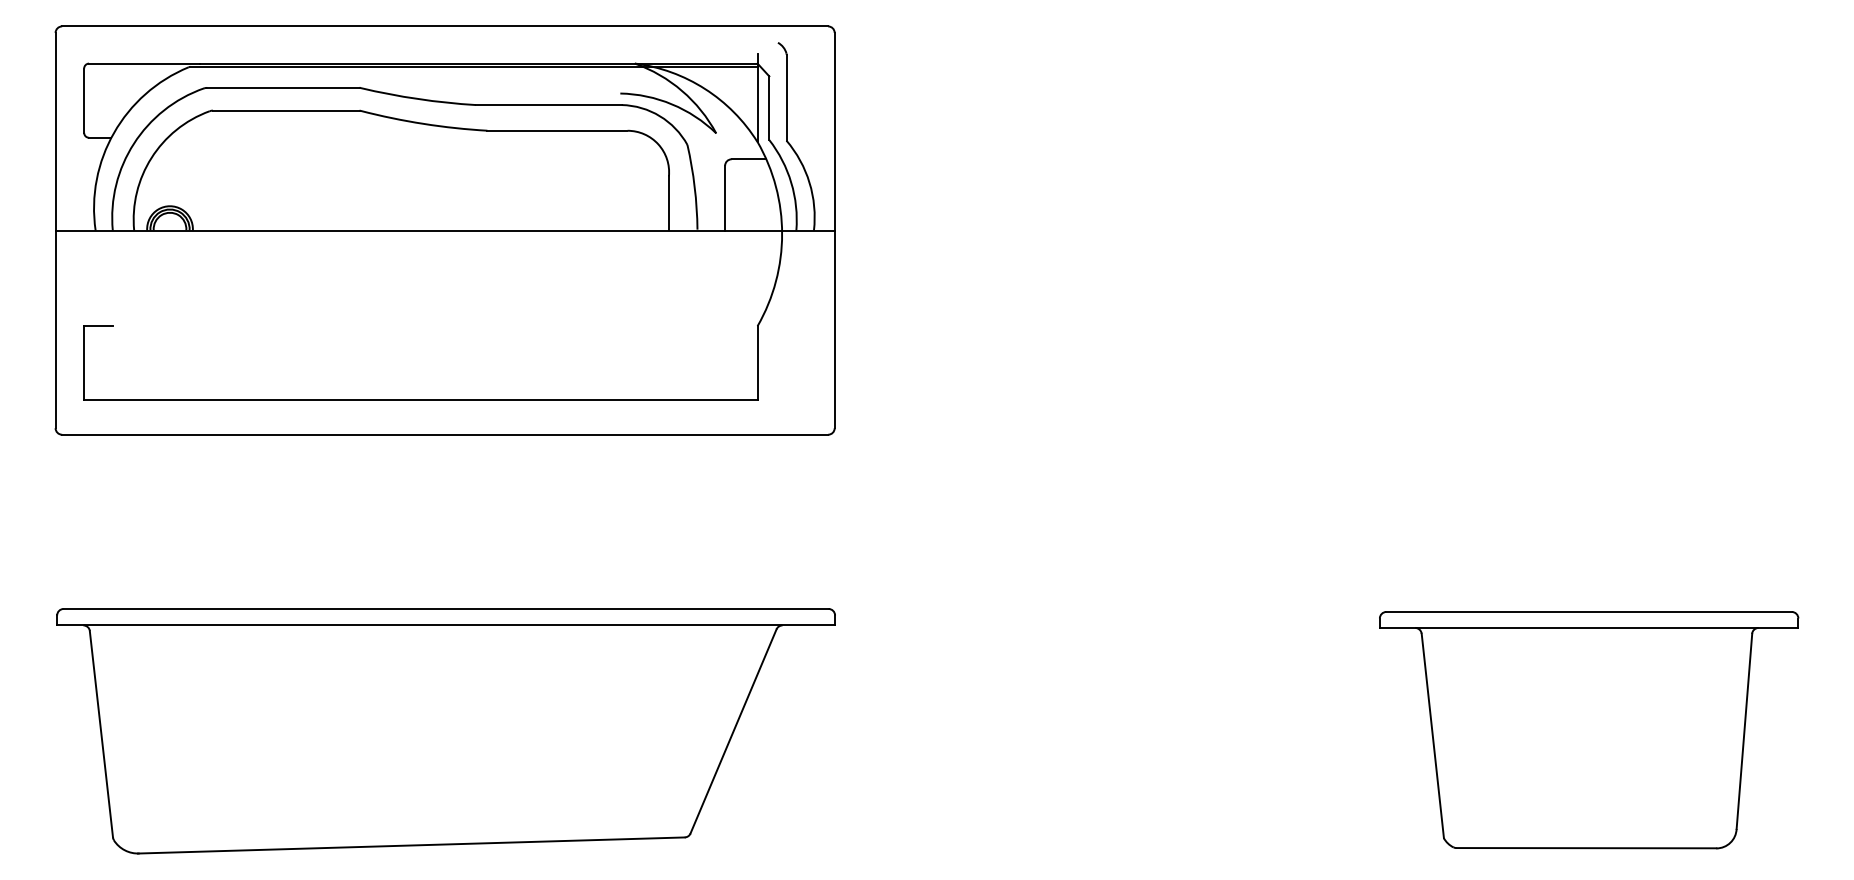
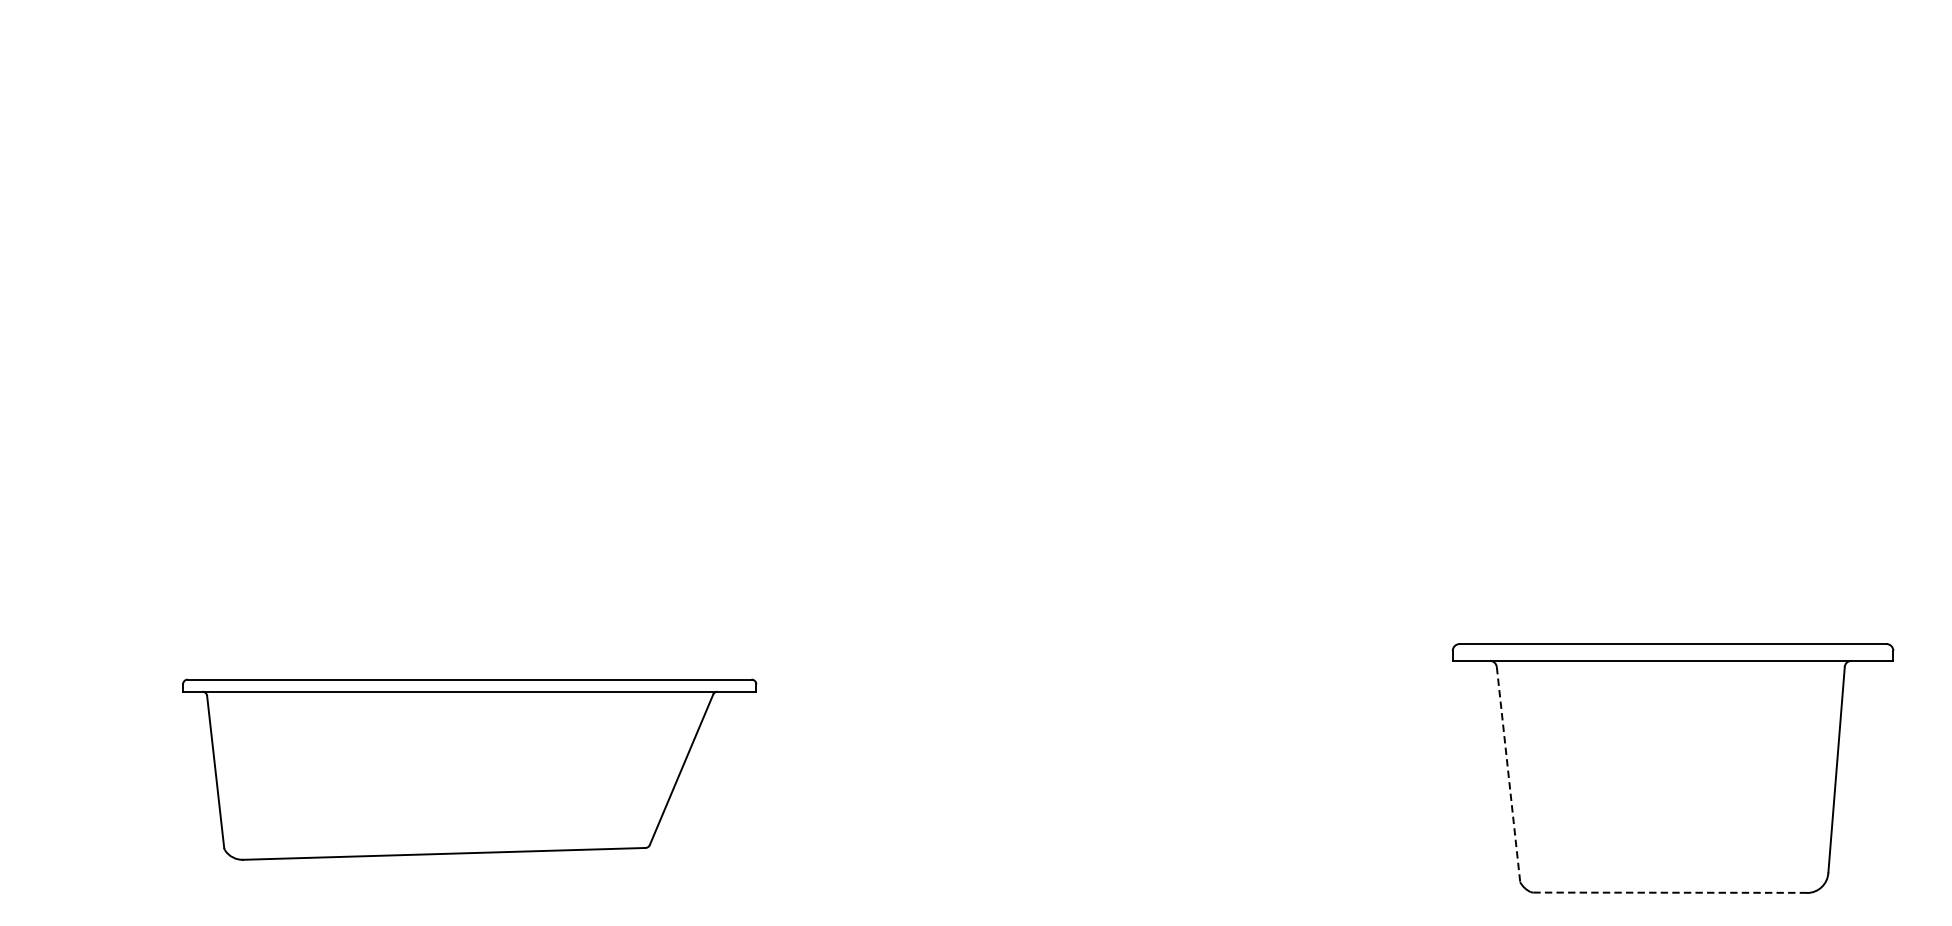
part: (444, 230) -> (468, 242), removed
part: (445, 731) -> (469, 769), size x0.7
line: (1432, 735) -> (1508, 774), solid -> dashed
line: (1586, 848) -> (1670, 893), solid -> dashed

